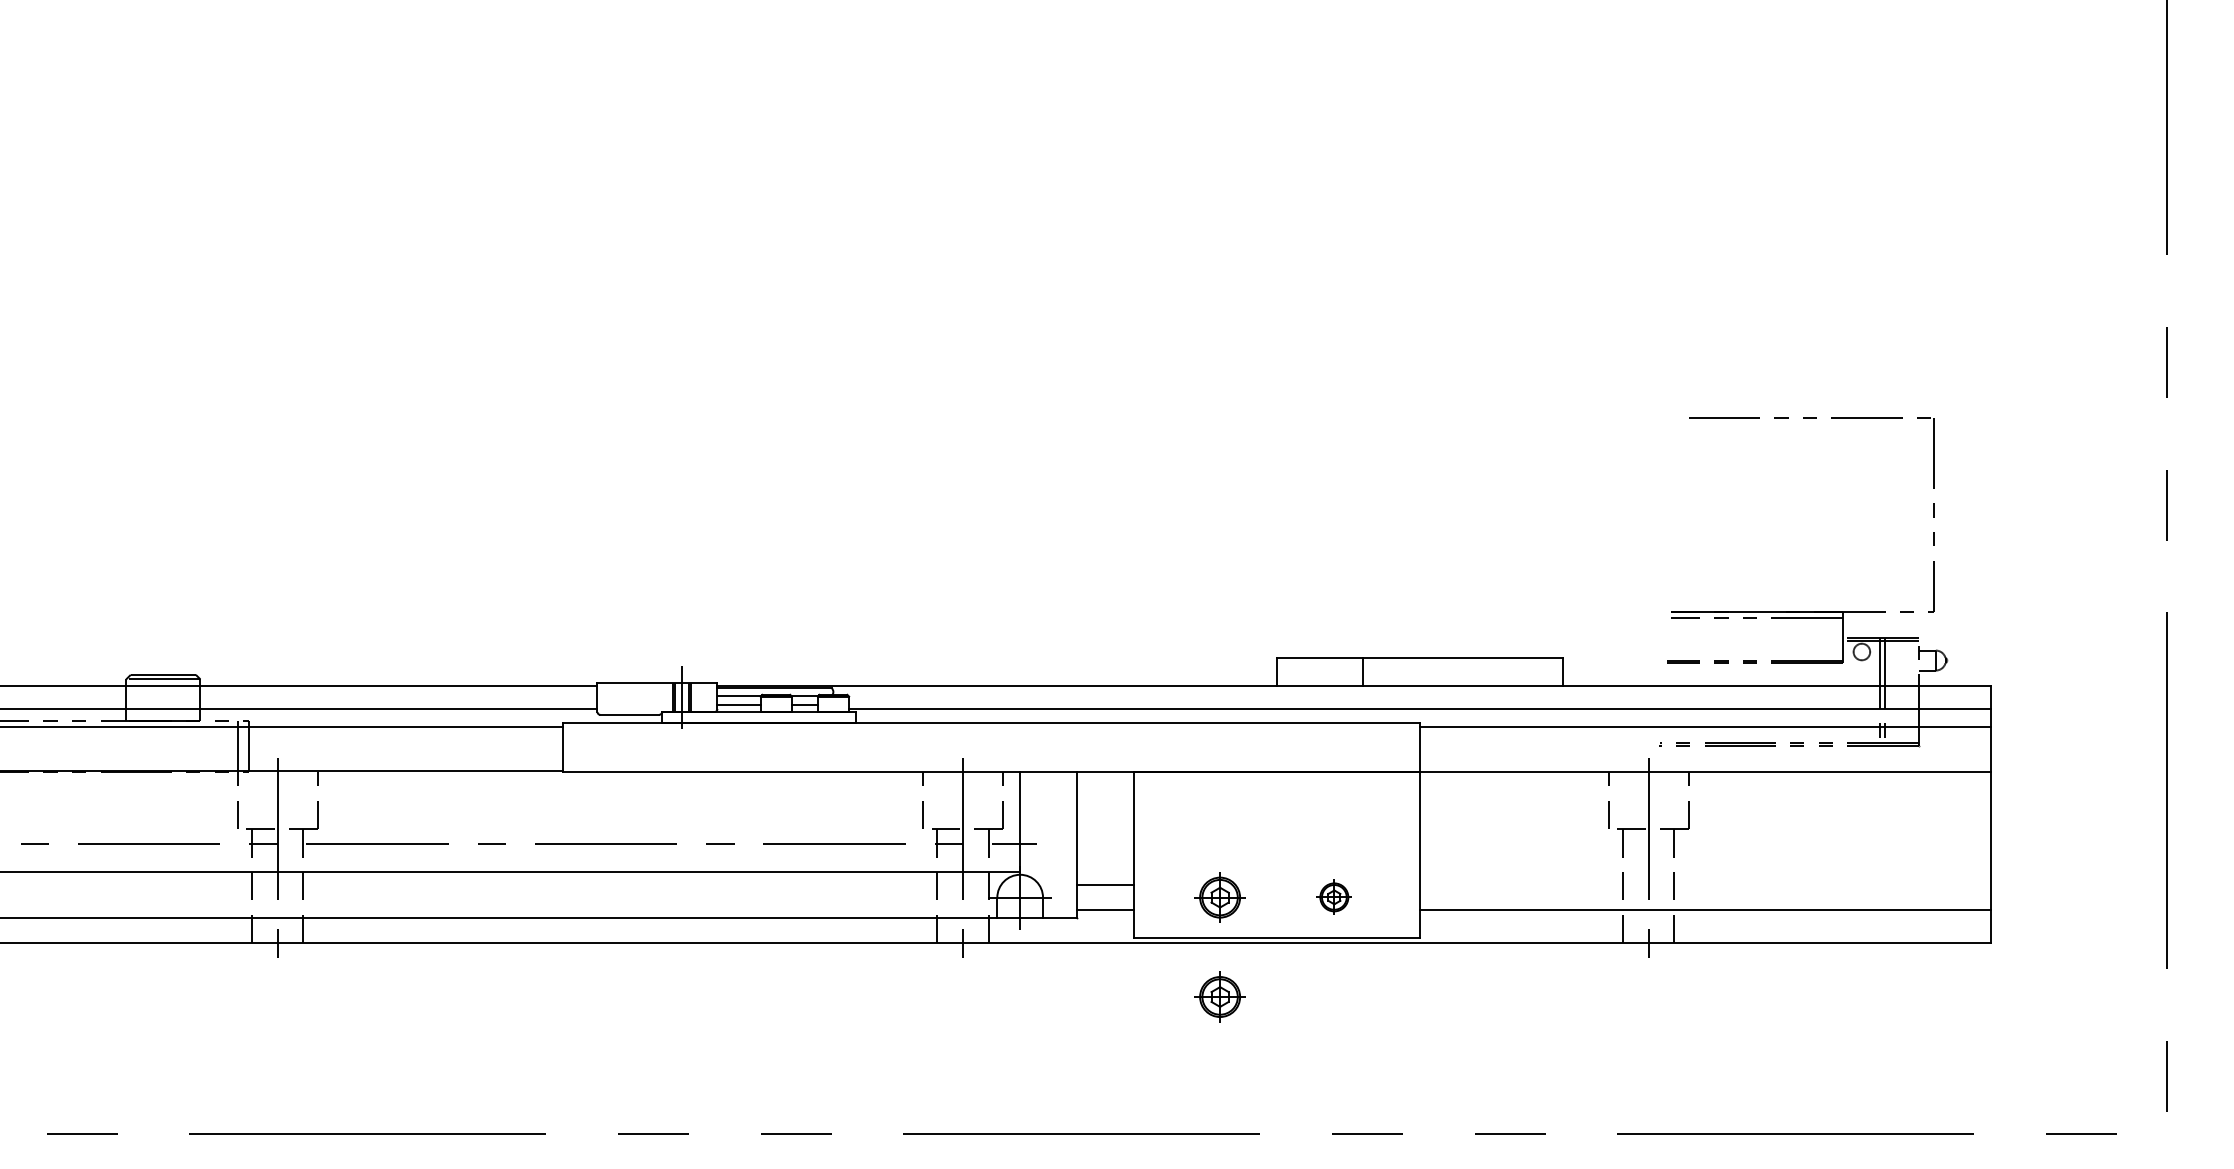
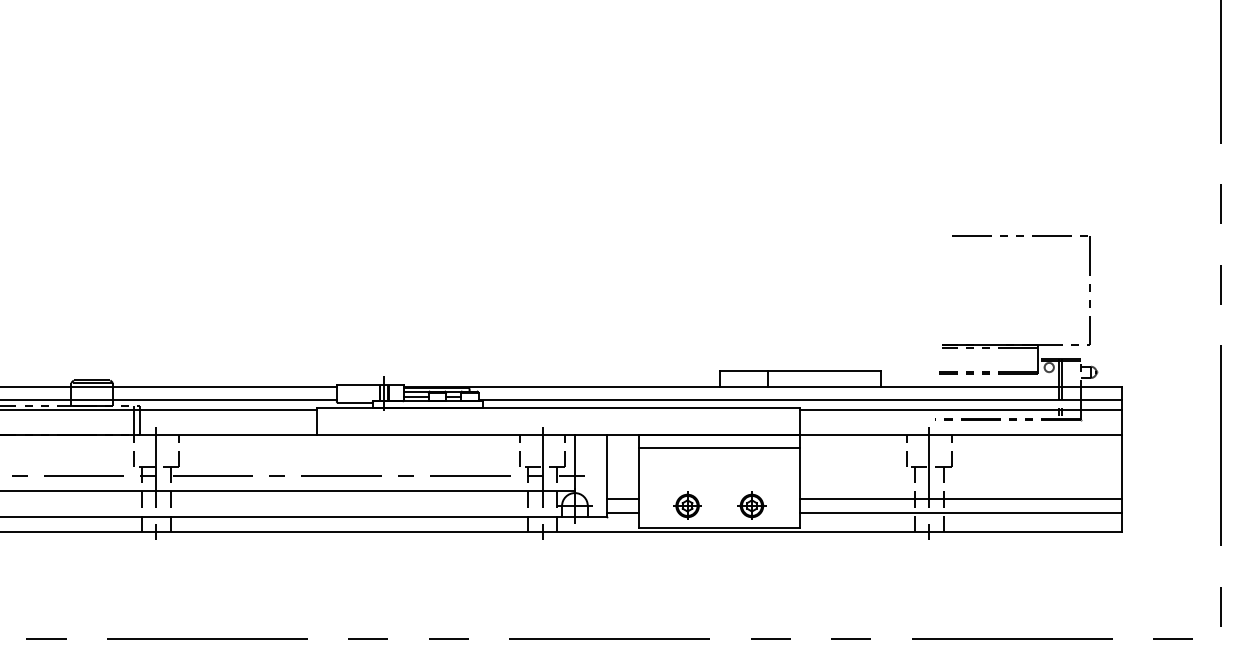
line: (1276, 795) -> (719, 448), added
line: (1706, 884) -> (961, 498), added
part: (1333, 896) -> (751, 505), size x1.43
part: (1219, 996) -> (687, 561), removed

